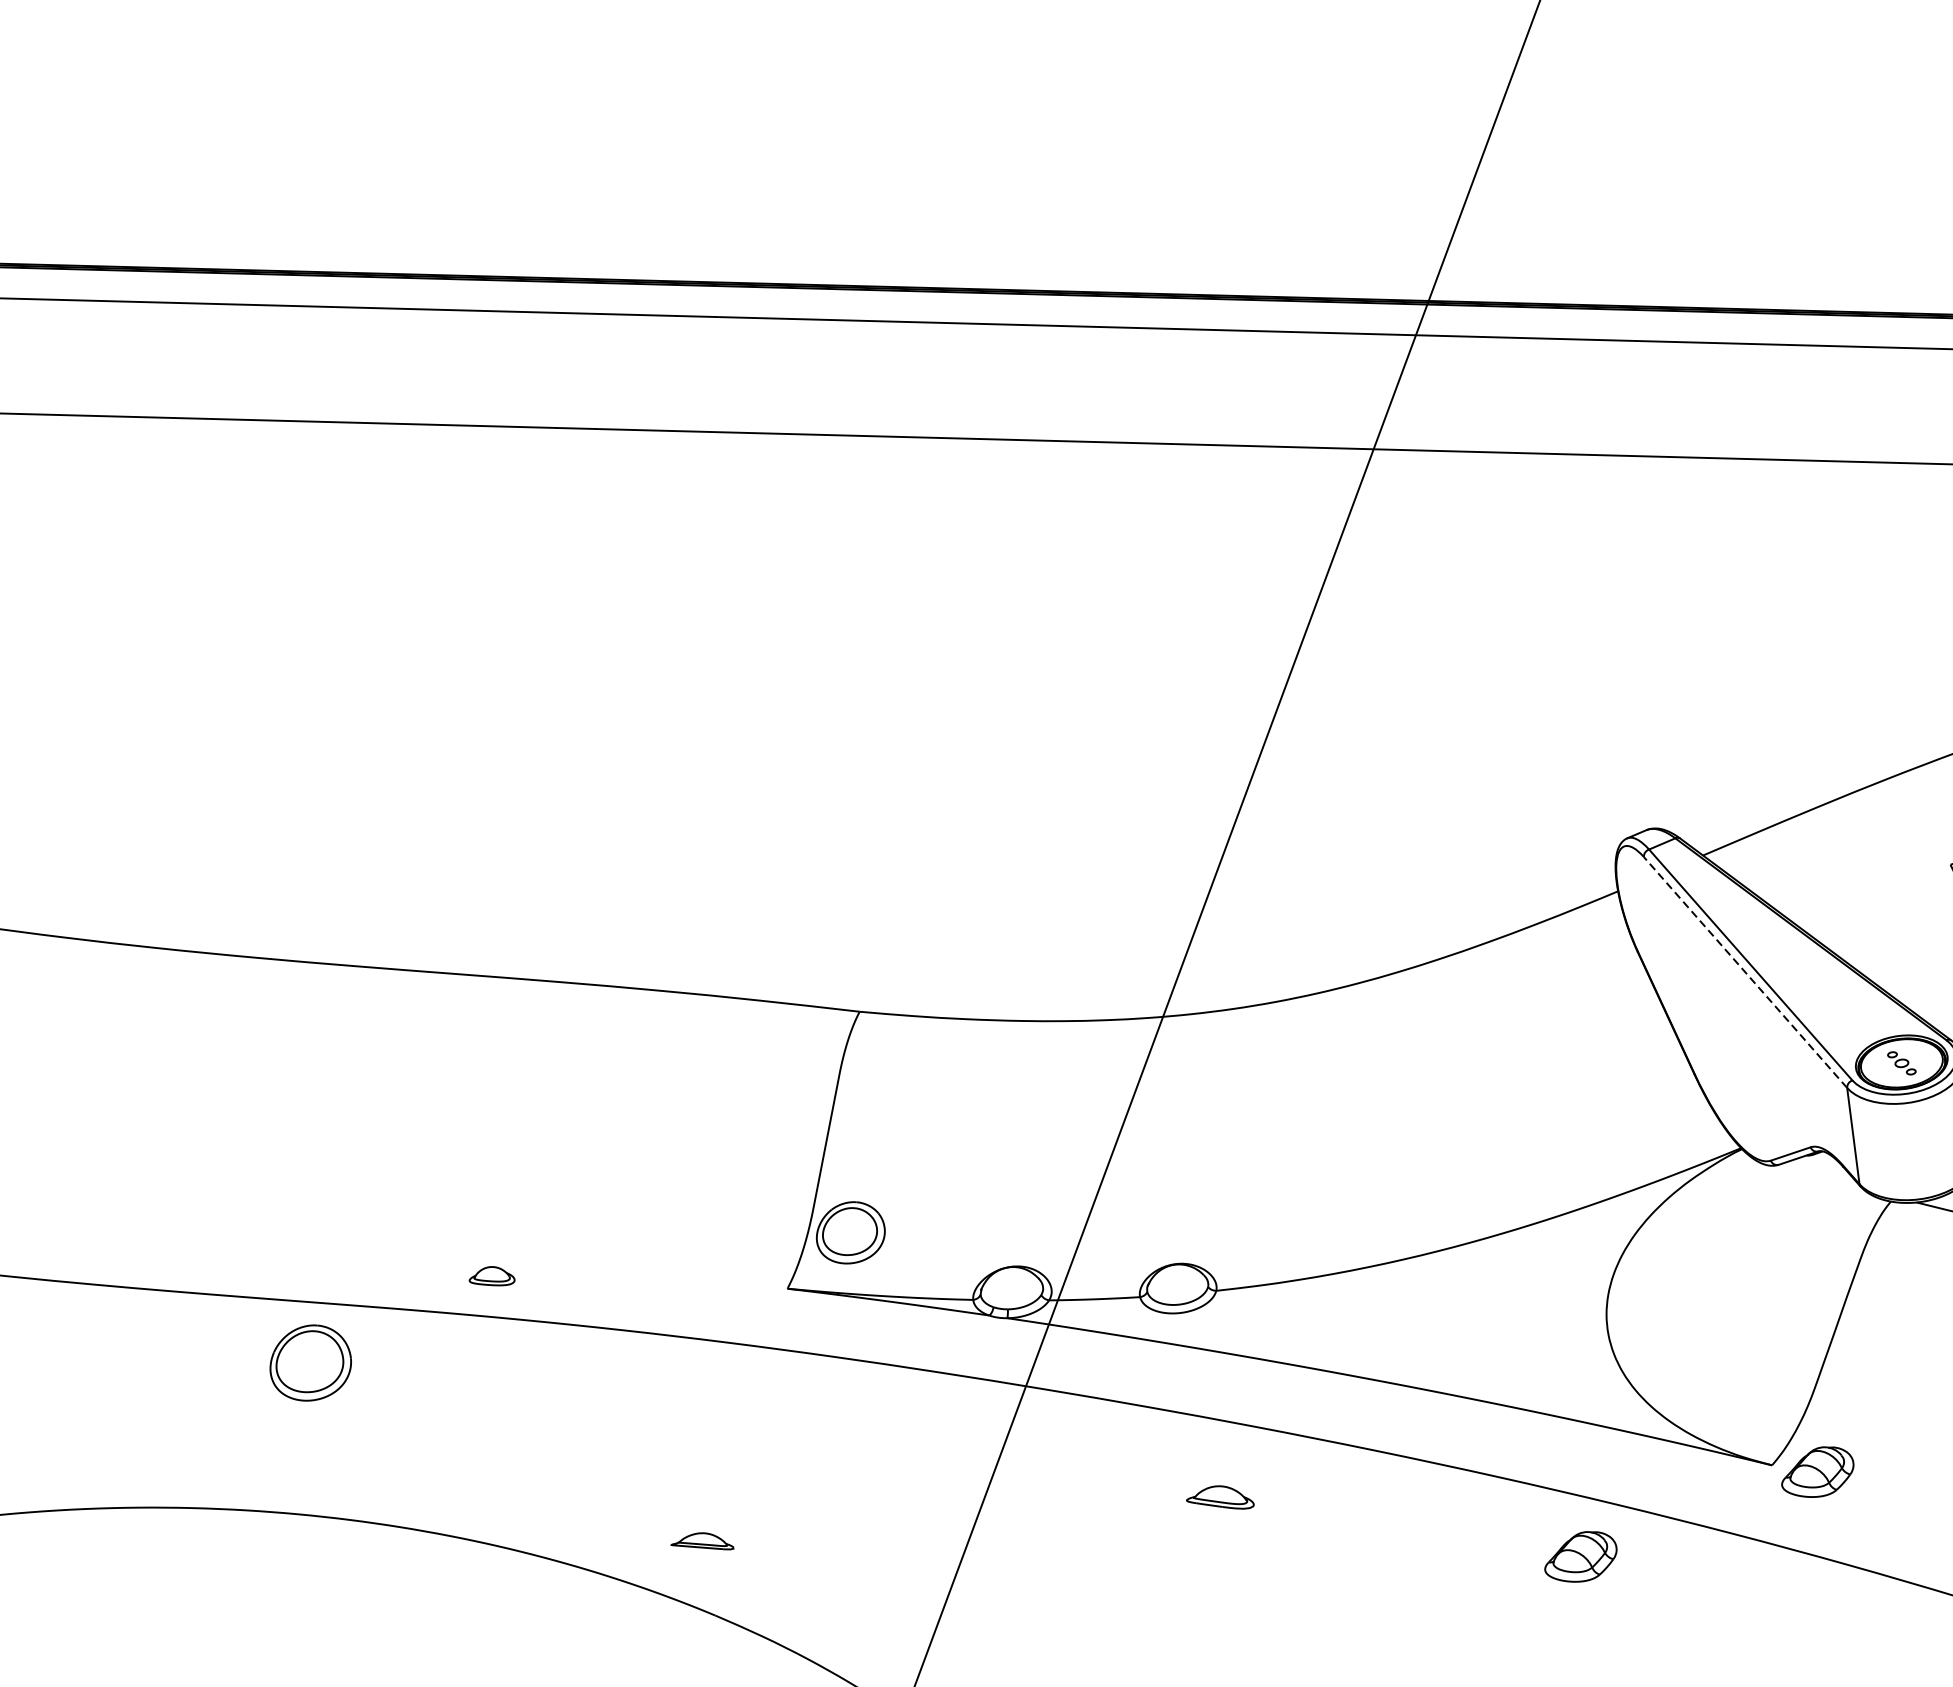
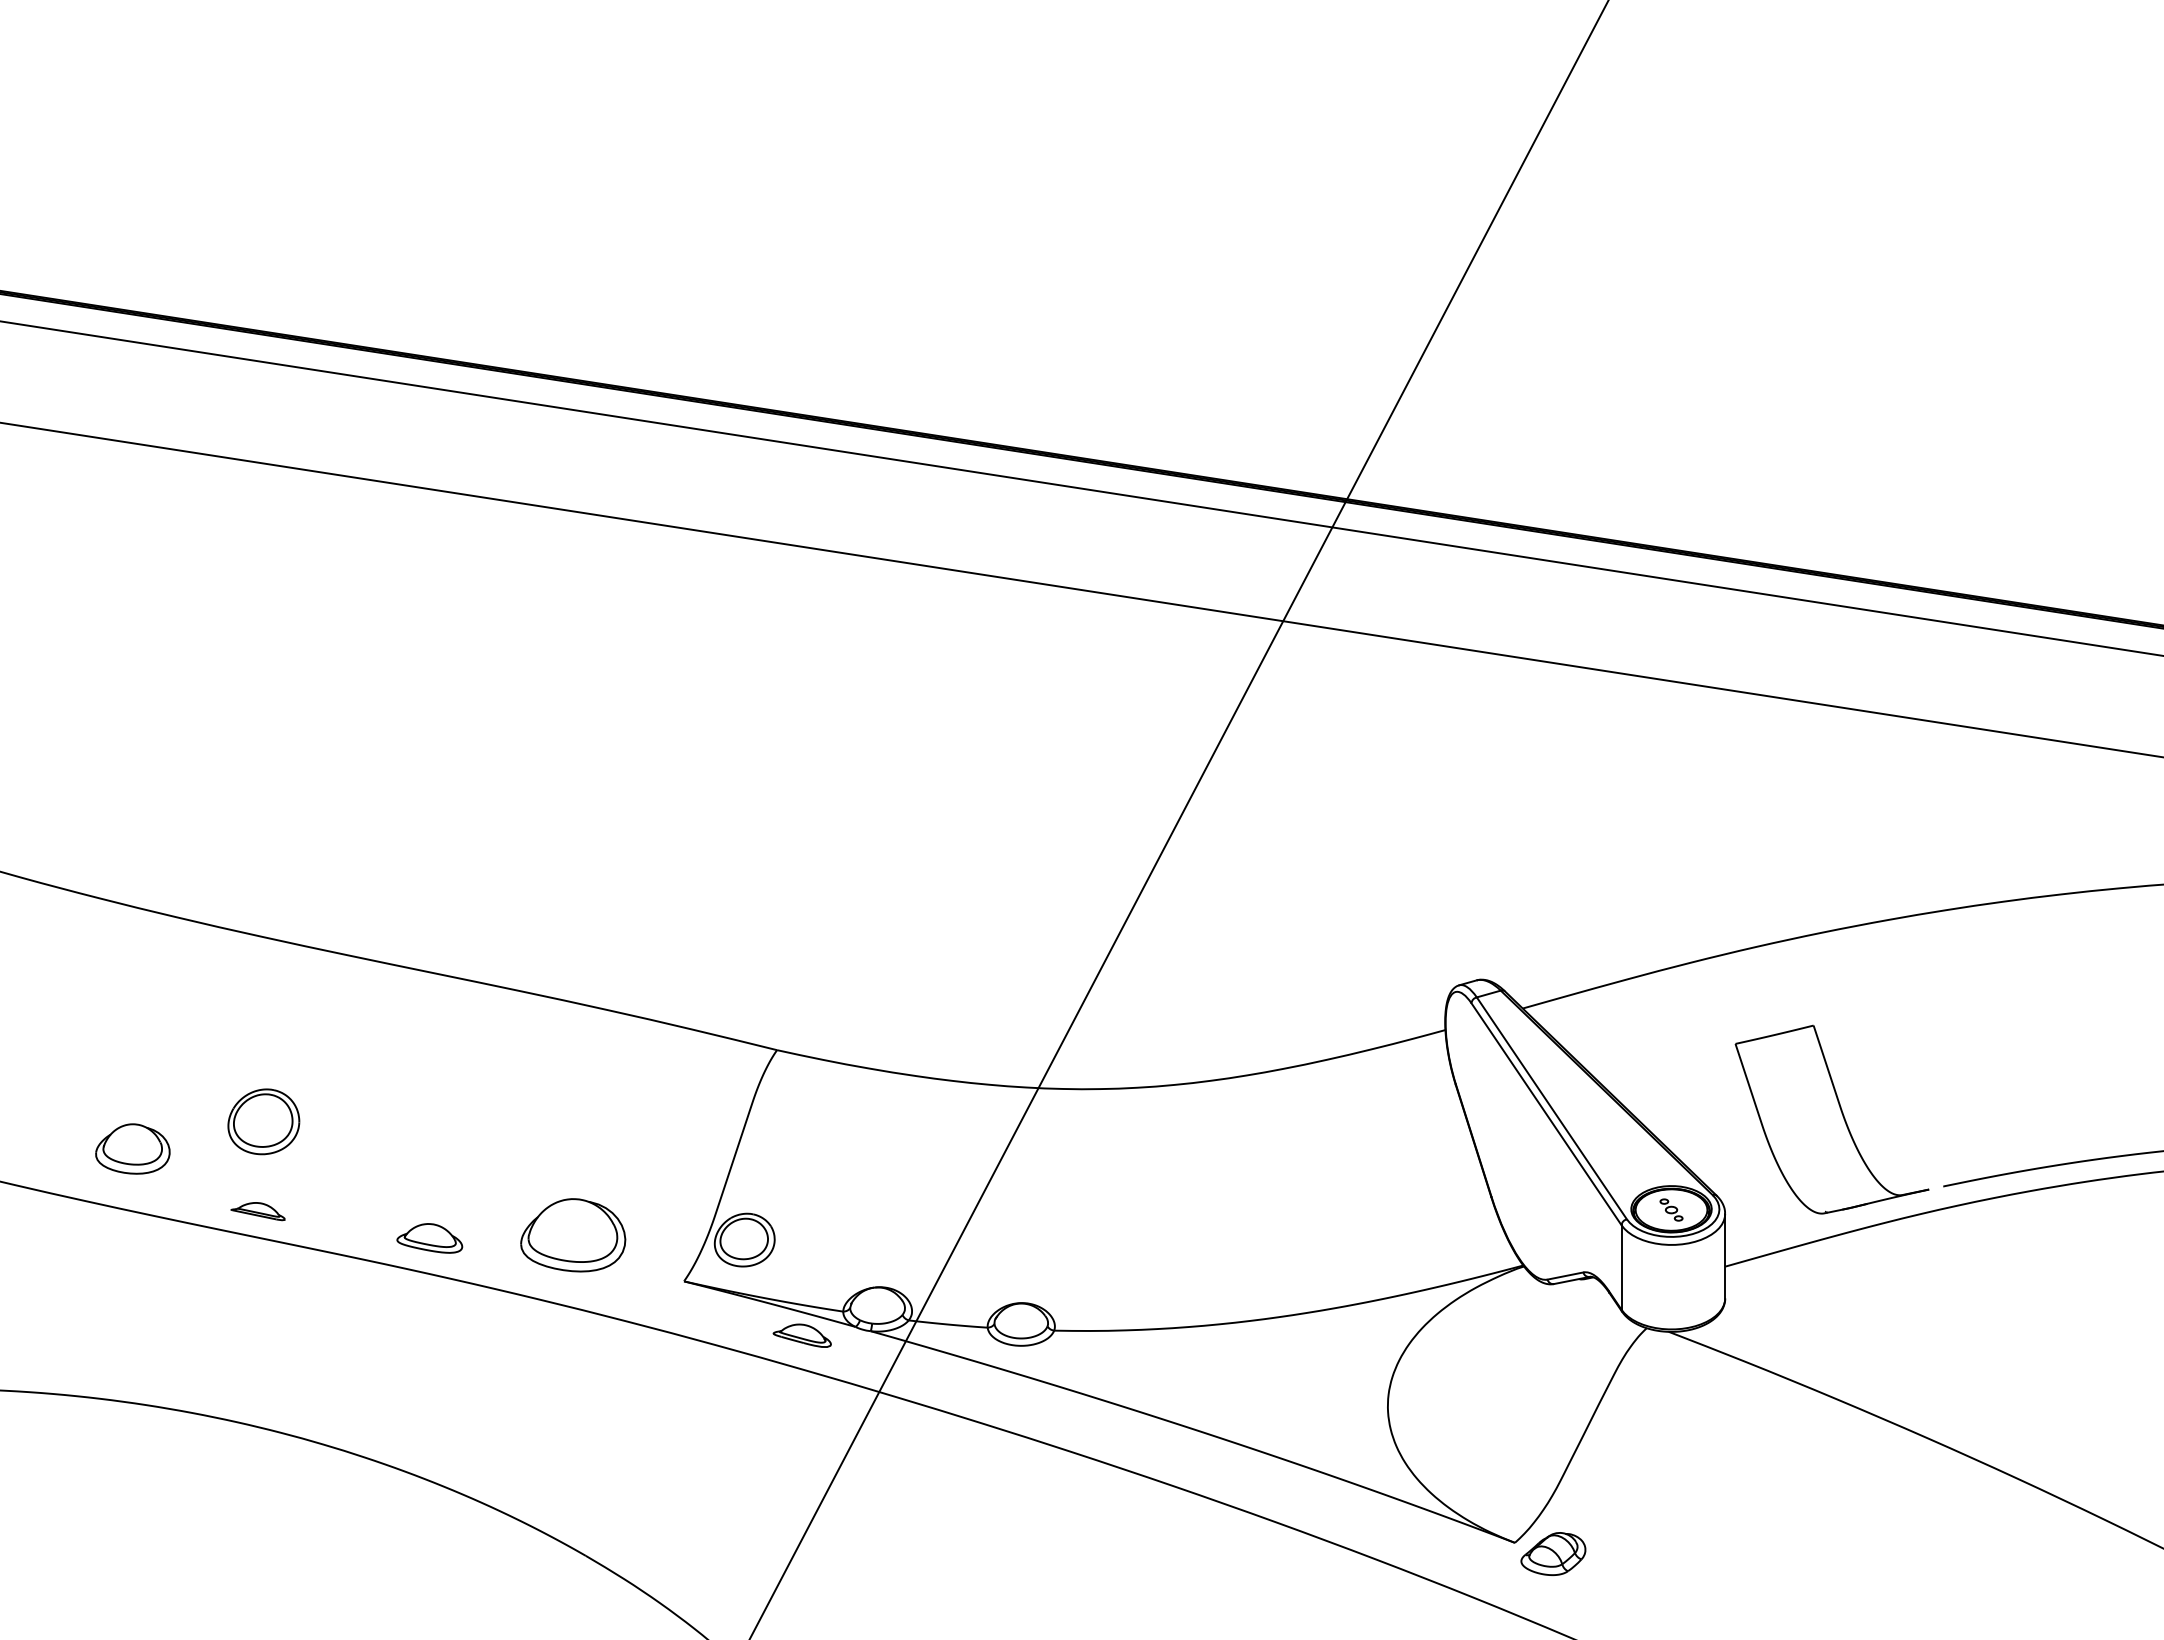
line: (1745, 972) -> (1546, 1114), dashed -> solid
part: (139, 1217) -> (132, 1148), added
part: (654, 1252) -> (573, 1235), added
part: (491, 1277) -> (429, 1238), size x1.67
part: (310, 1362) -> (263, 1121), moved
part: (1218, 1498) -> (801, 1335), moved
part: (701, 1543) -> (257, 1211), moved
part: (1580, 1556) -> (1339, 1600), removed

